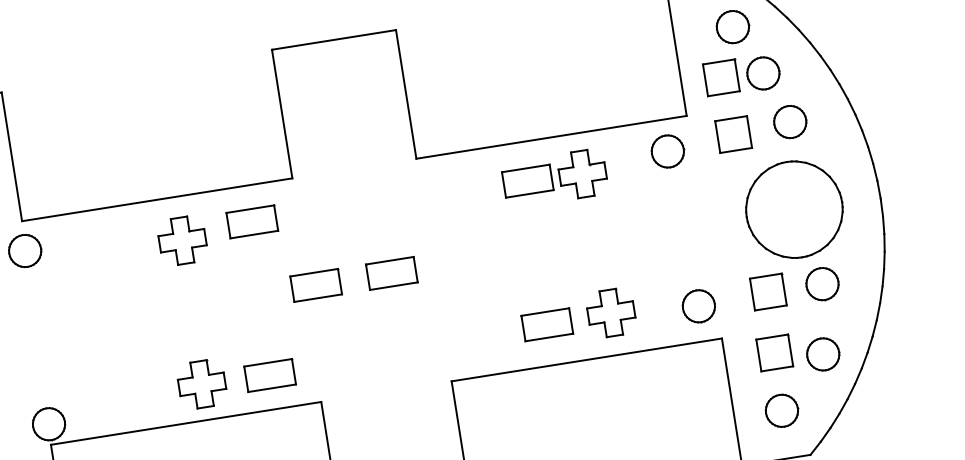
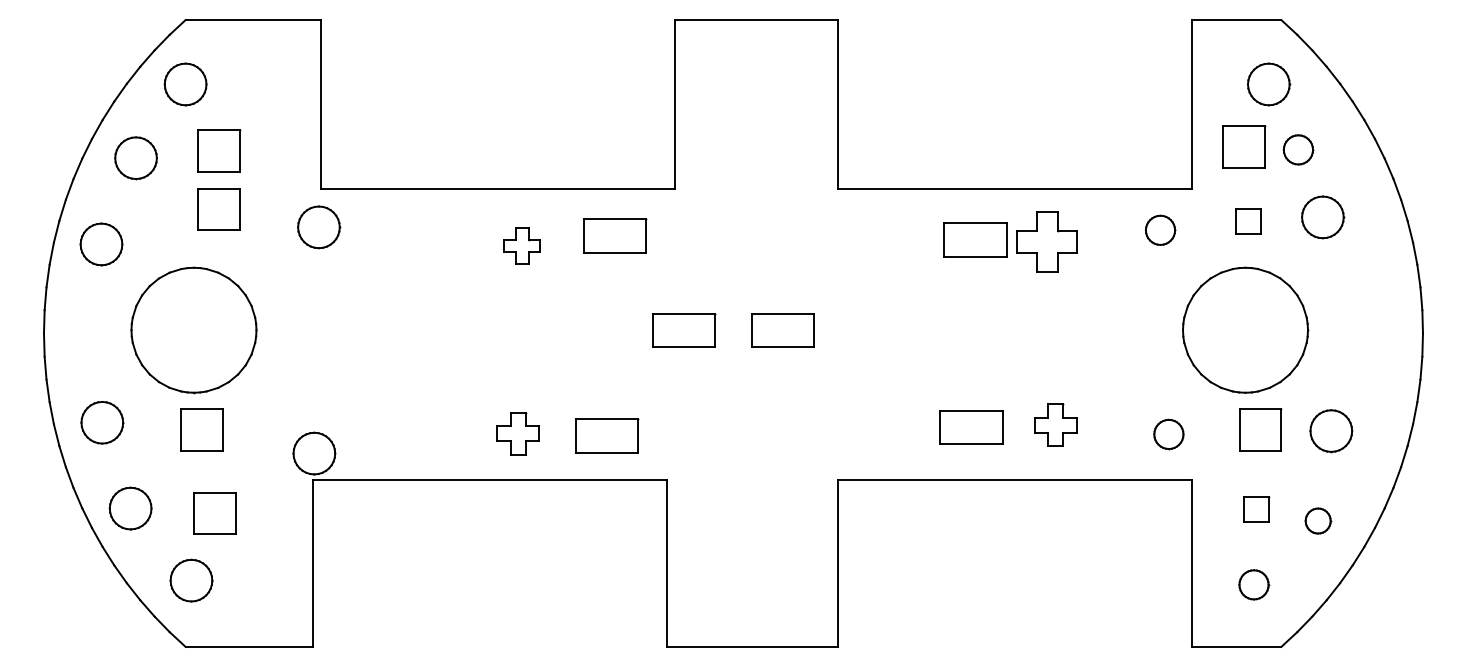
part: (763, 73) -> (1298, 149), size x0.7
part: (733, 134) -> (1247, 221), size x0.6
part: (667, 151) -> (1160, 230), size x0.7
part: (794, 209) -> (1245, 329), moved
part: (181, 240) -> (521, 245), size x0.6
part: (698, 306) -> (1168, 434), size x0.7
part: (611, 312) -> (1055, 424), size x0.7
part: (774, 353) -> (1256, 509), size x0.6
part: (823, 353) -> (1318, 520), size x0.6
part: (201, 384) -> (517, 433), size x0.7
part: (782, 410) -> (1254, 584), size x0.7

